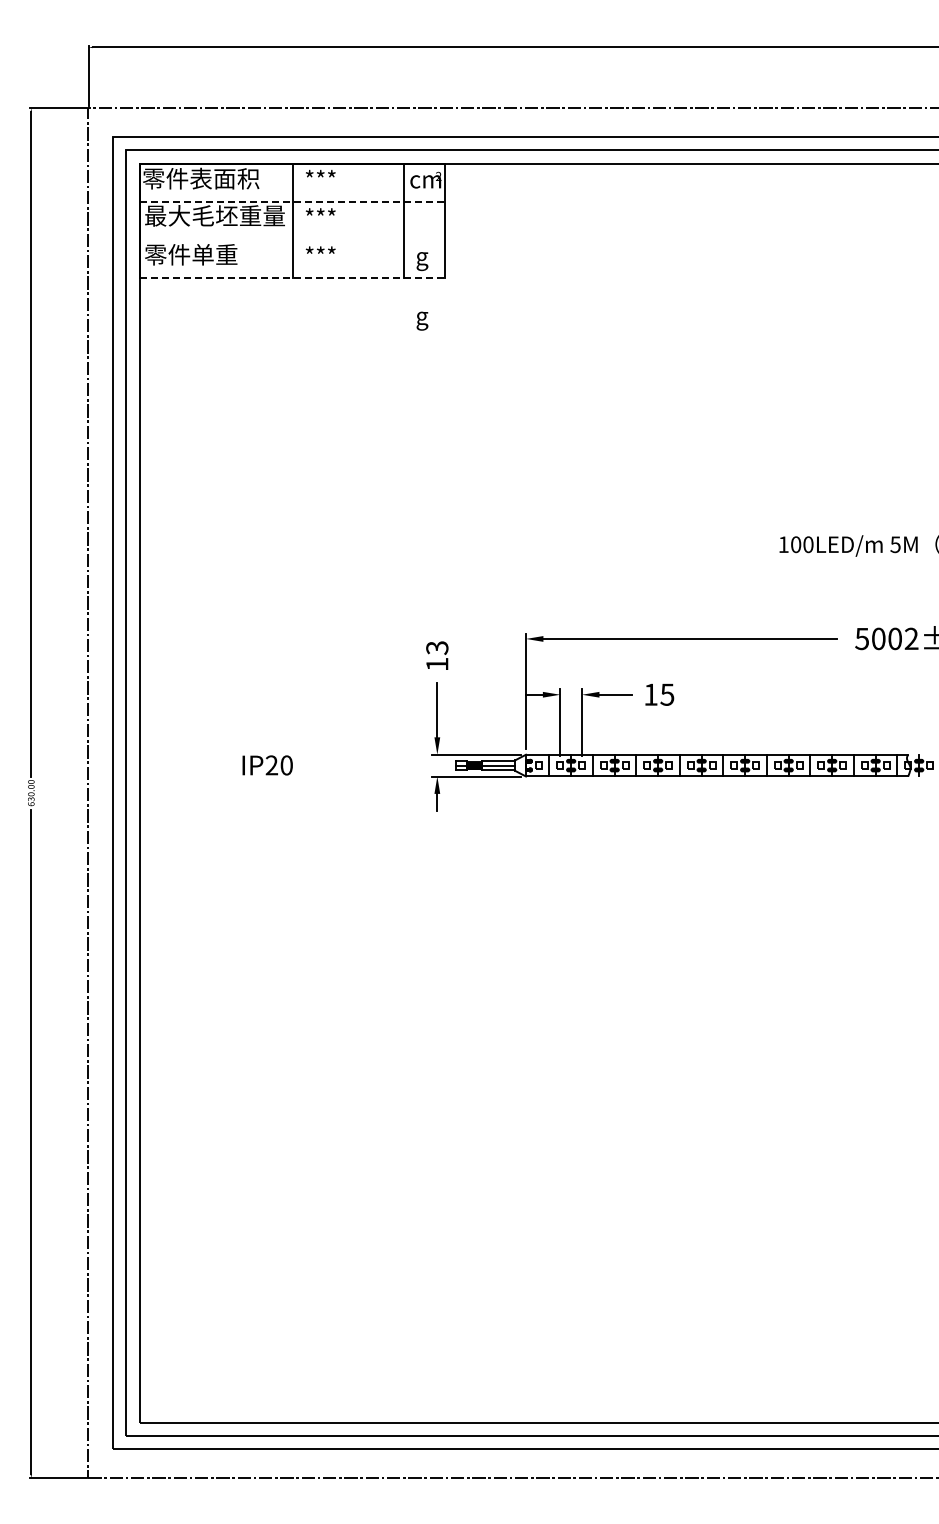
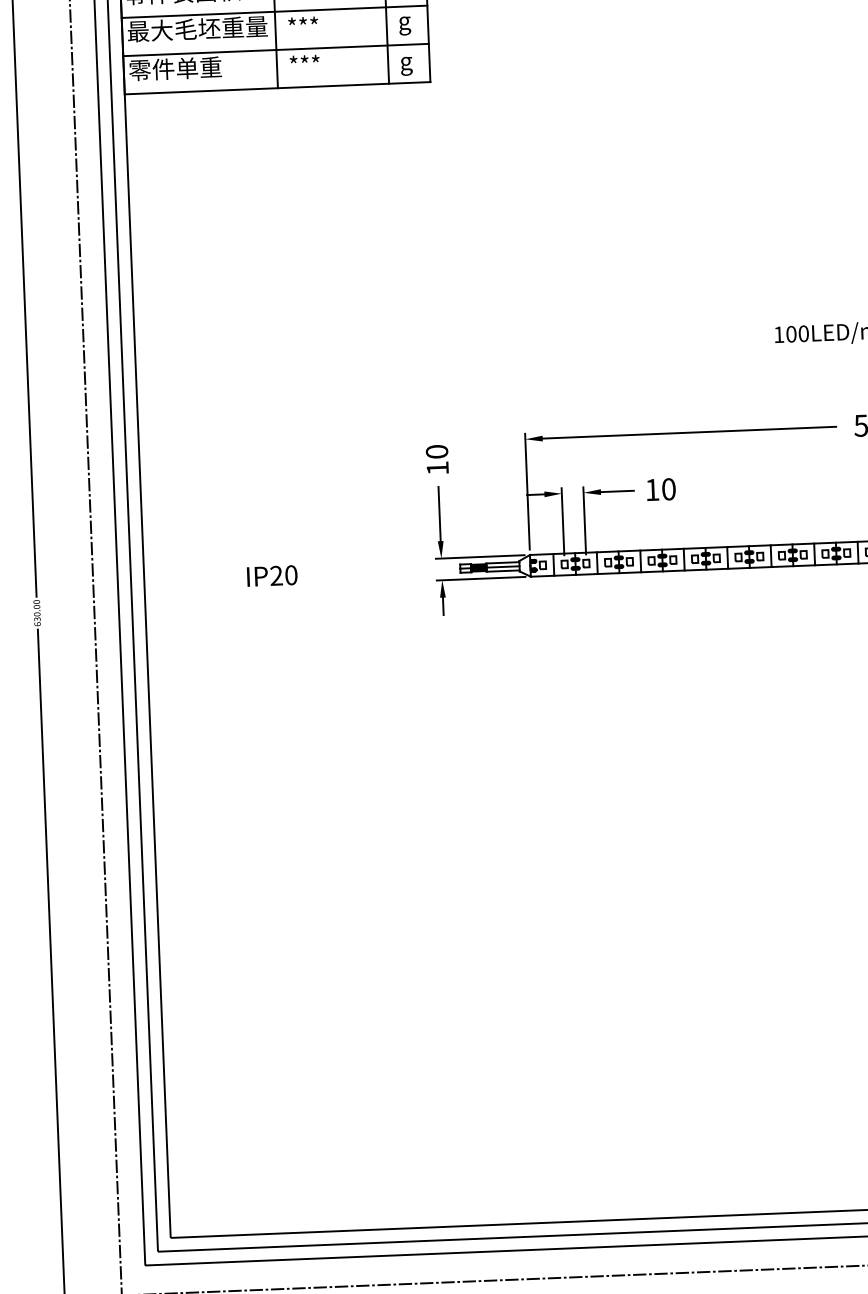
line: (292, 201) -> (274, 11), dashed -> solid
line: (292, 240) -> (276, 50), added
line: (292, 278) -> (277, 88), dashed -> solid
text: (422, 320) -> (405, 25), moved
text: (437, 647) -> (437, 451), 13 -> 10
text: (667, 694) -> (668, 489), 15 -> 10

